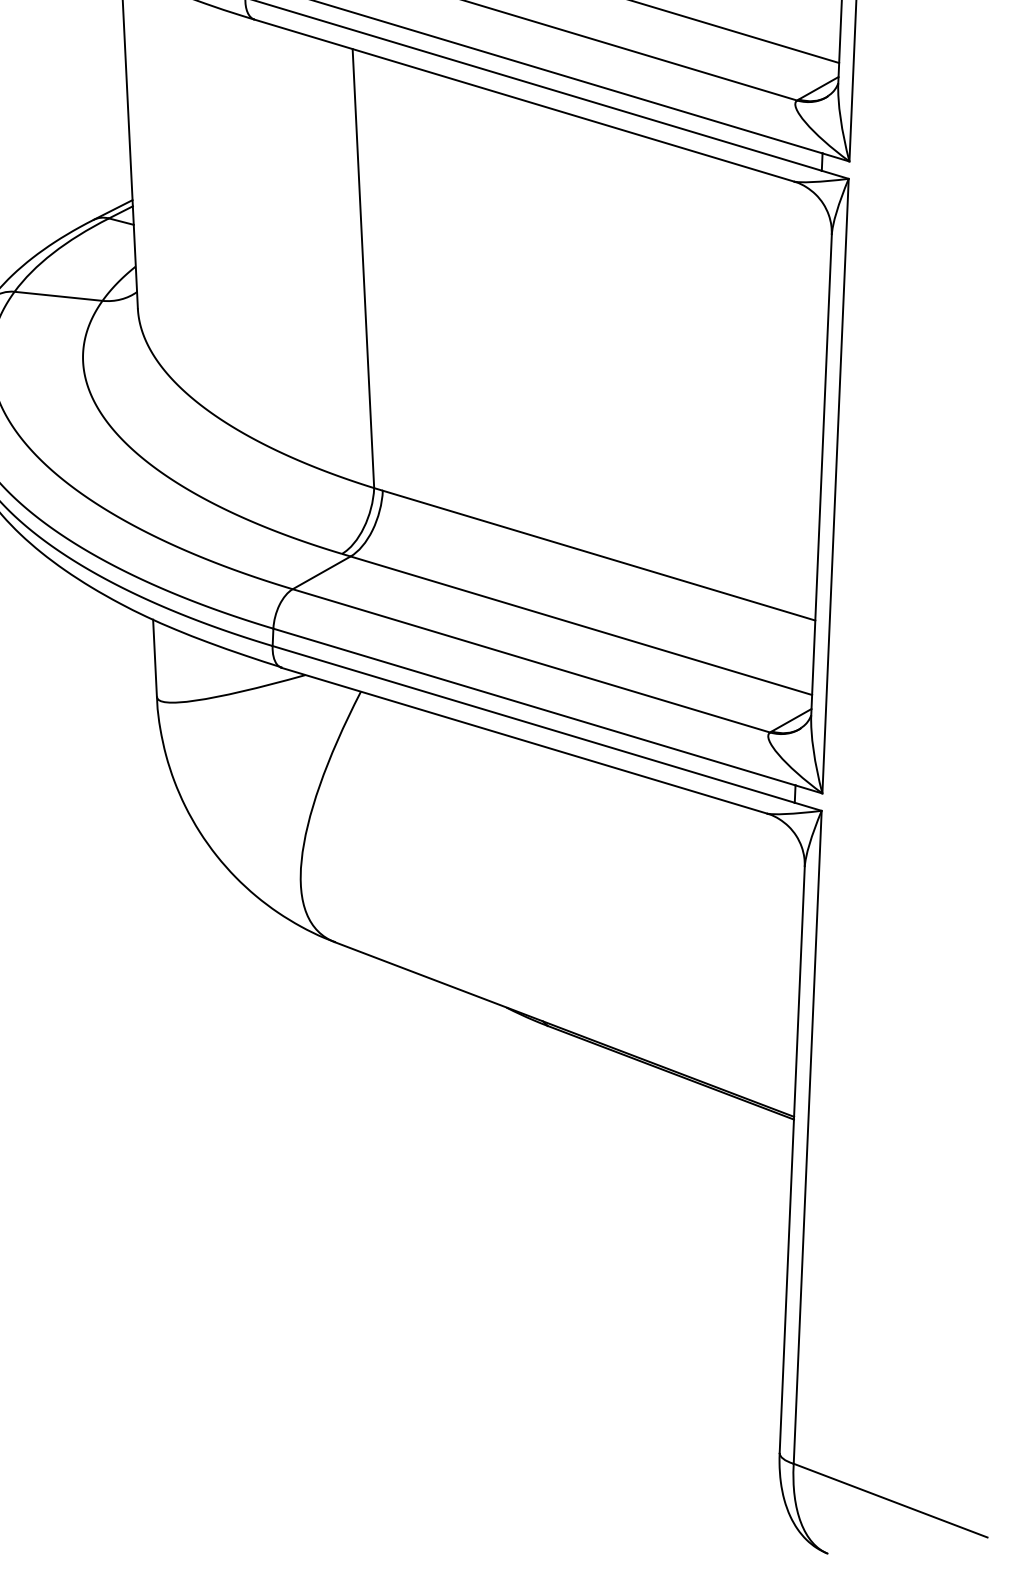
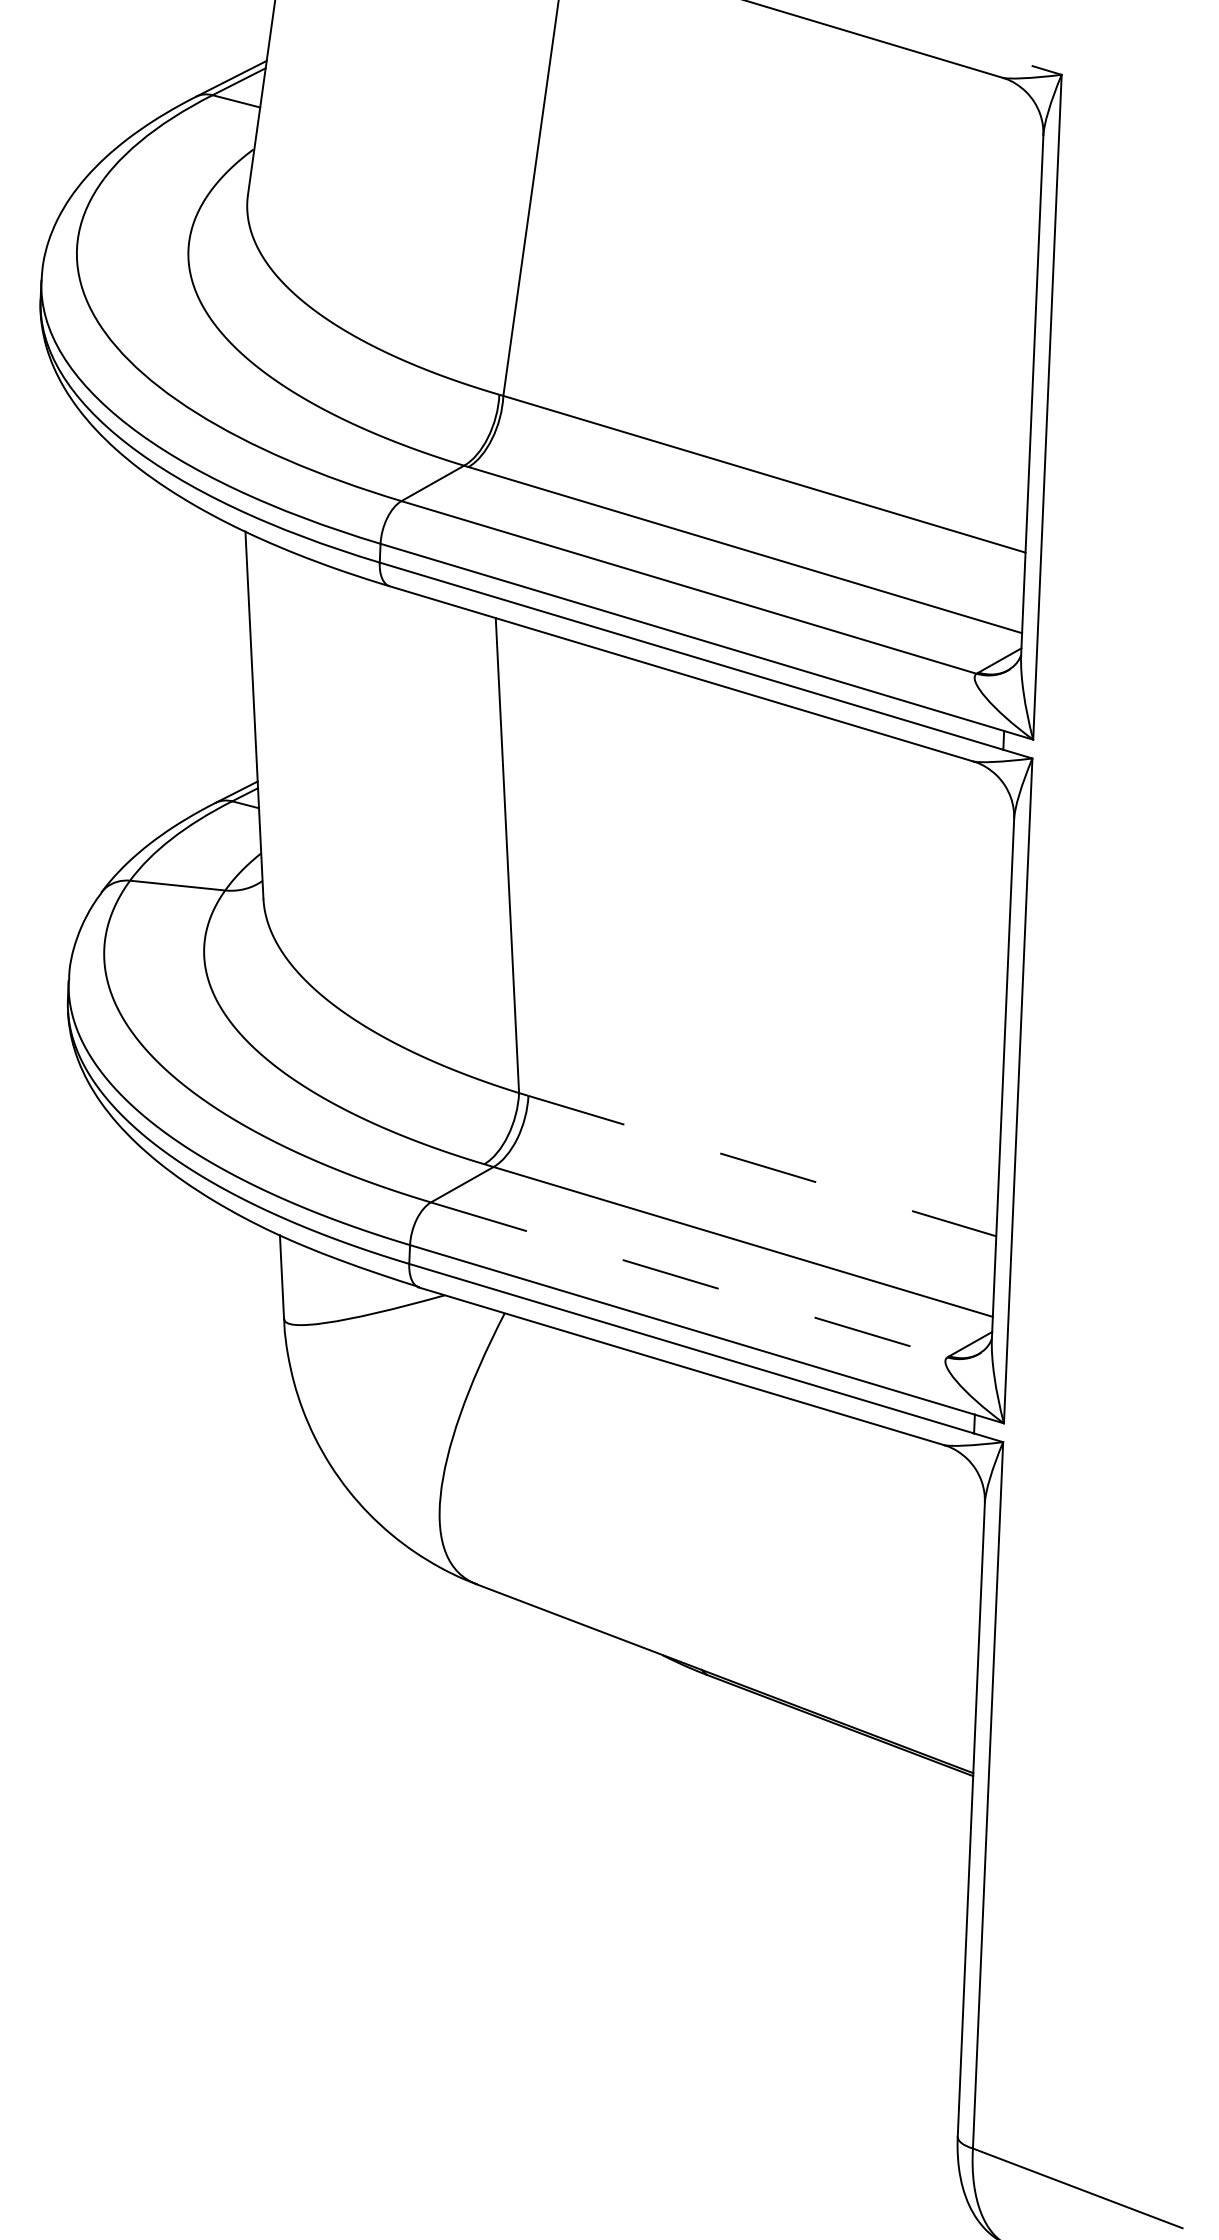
line: (599, 556) -> (762, 1166), solid -> dashed
line: (531, 660) -> (689, 1279), solid -> dashed

